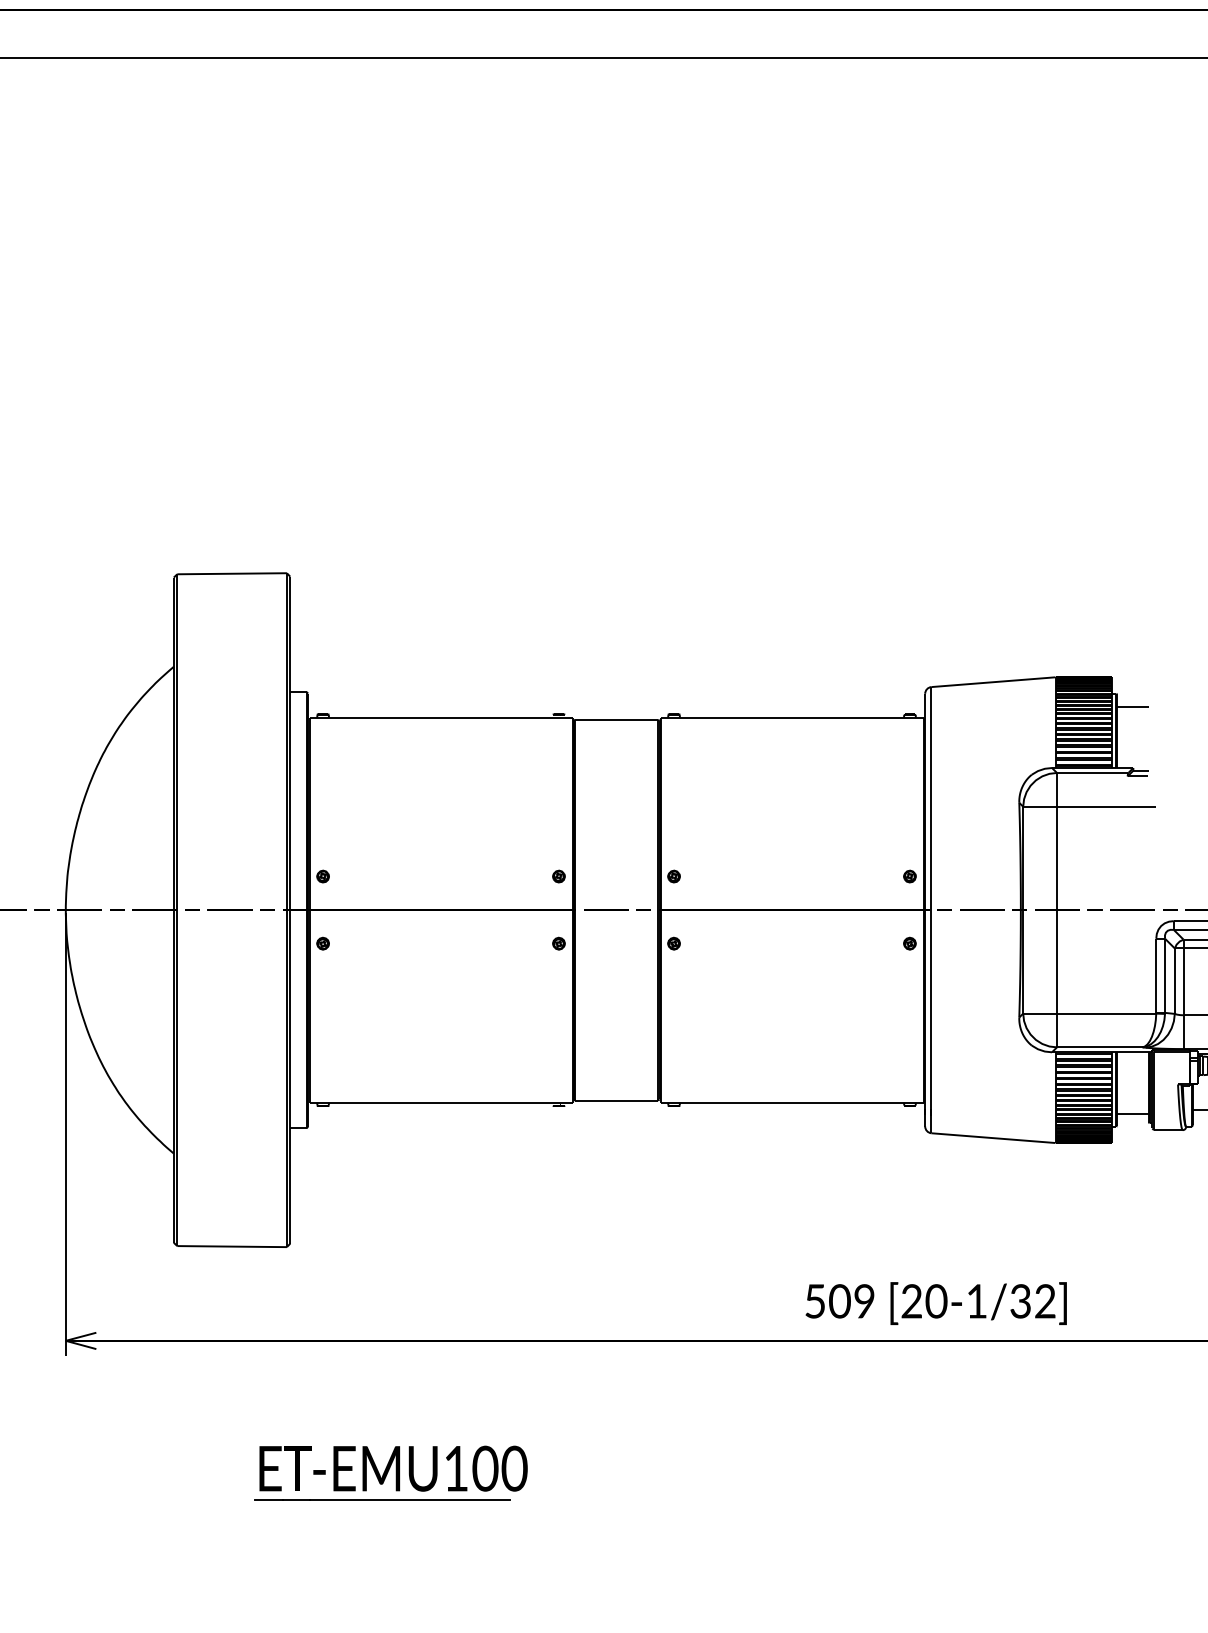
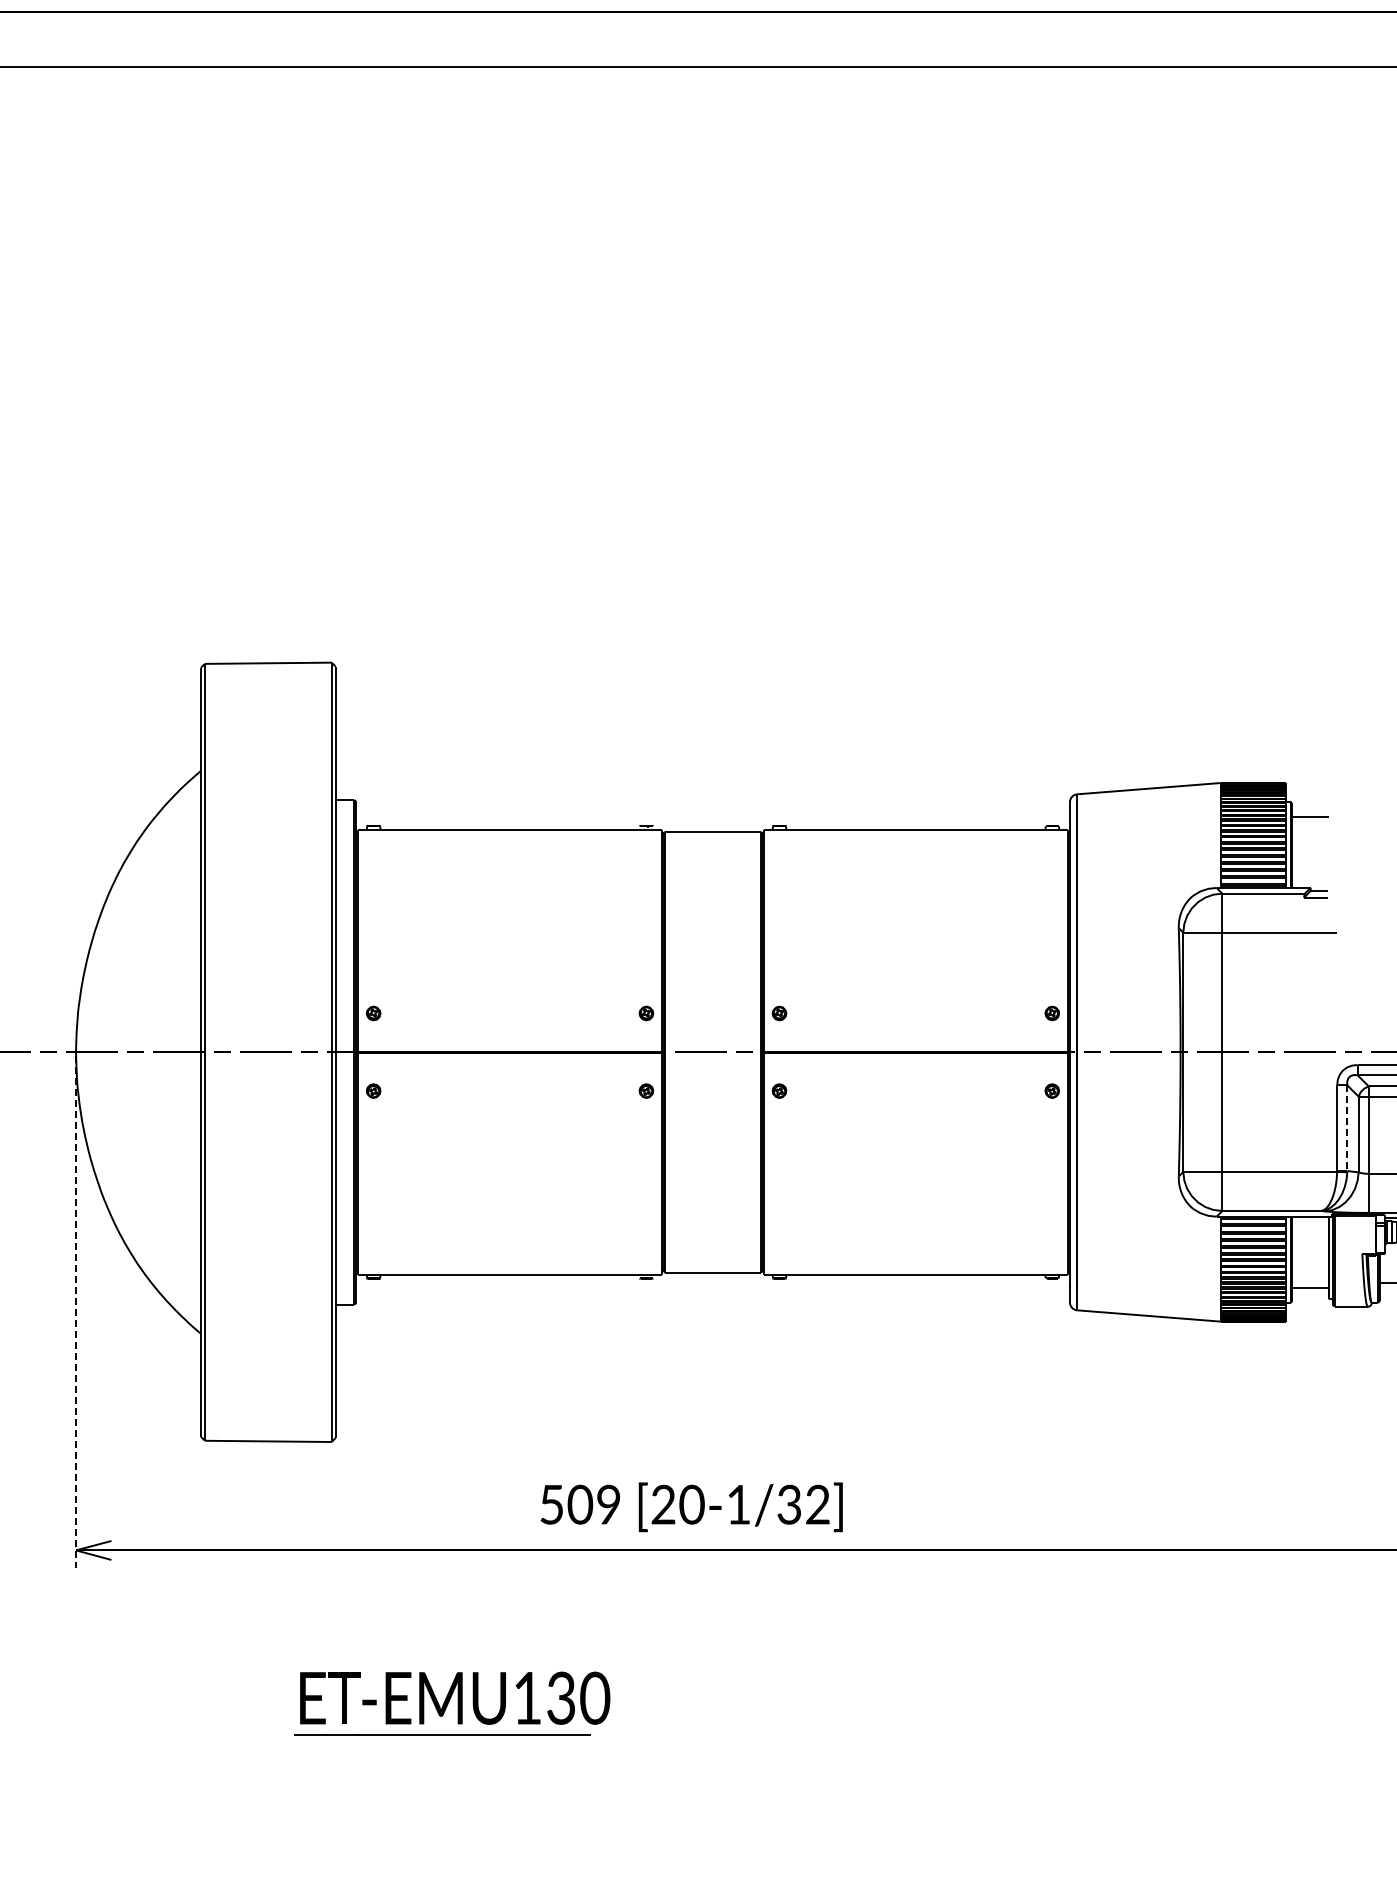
line: (1165, 976) -> (1347, 1128), solid -> dashed
line: (66, 1134) -> (76, 1311), solid -> dashed
text: (936, 1303) -> (691, 1507), moved
text: (485, 1468) -> (561, 1697), -EMU100 -> -EMU130

